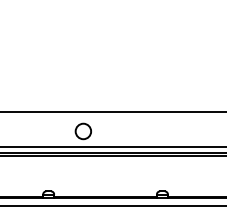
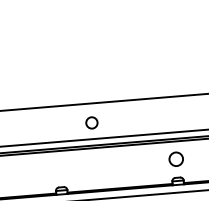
circle: (83, 130) -> (91, 122), size x0.71
circle: (161, 172) -> (175, 158), added

